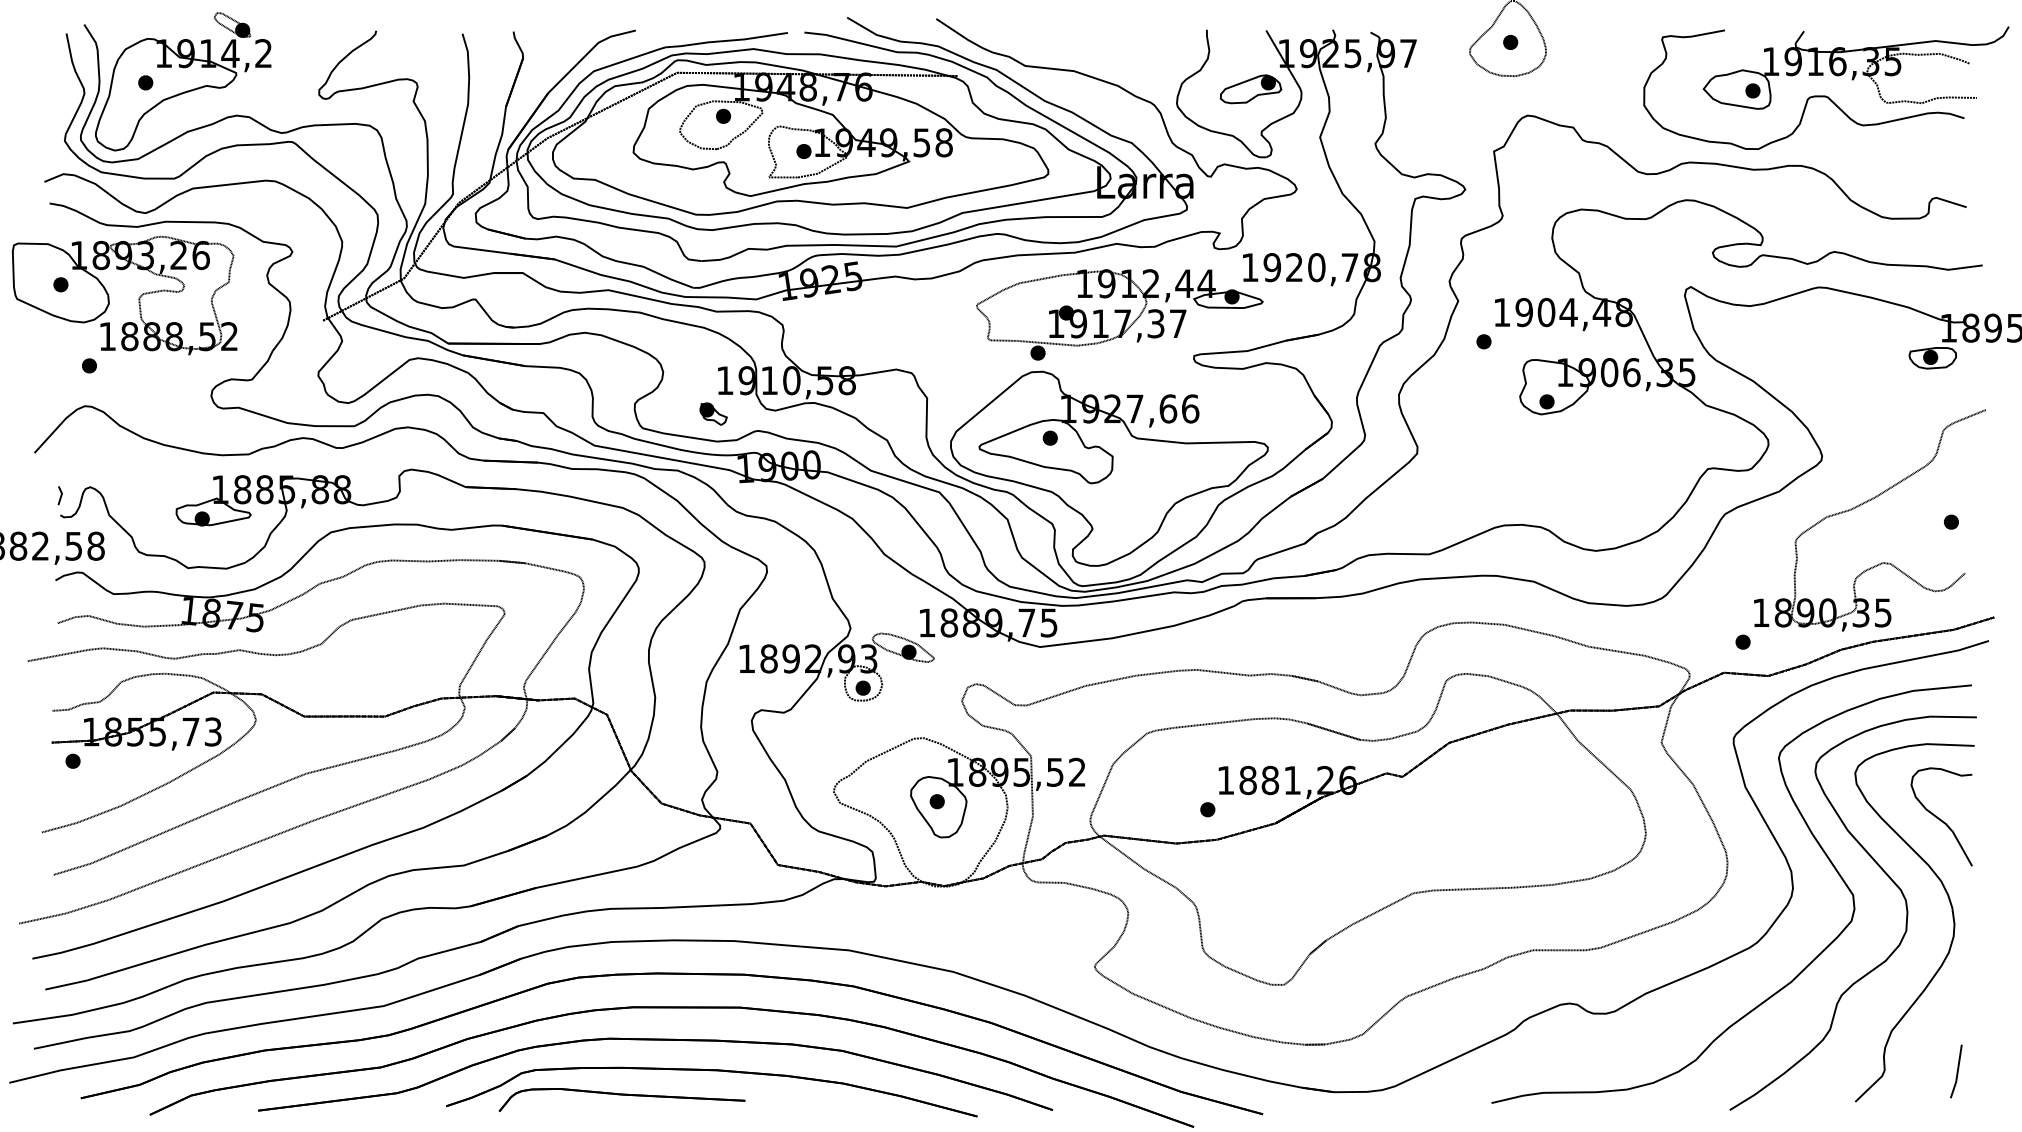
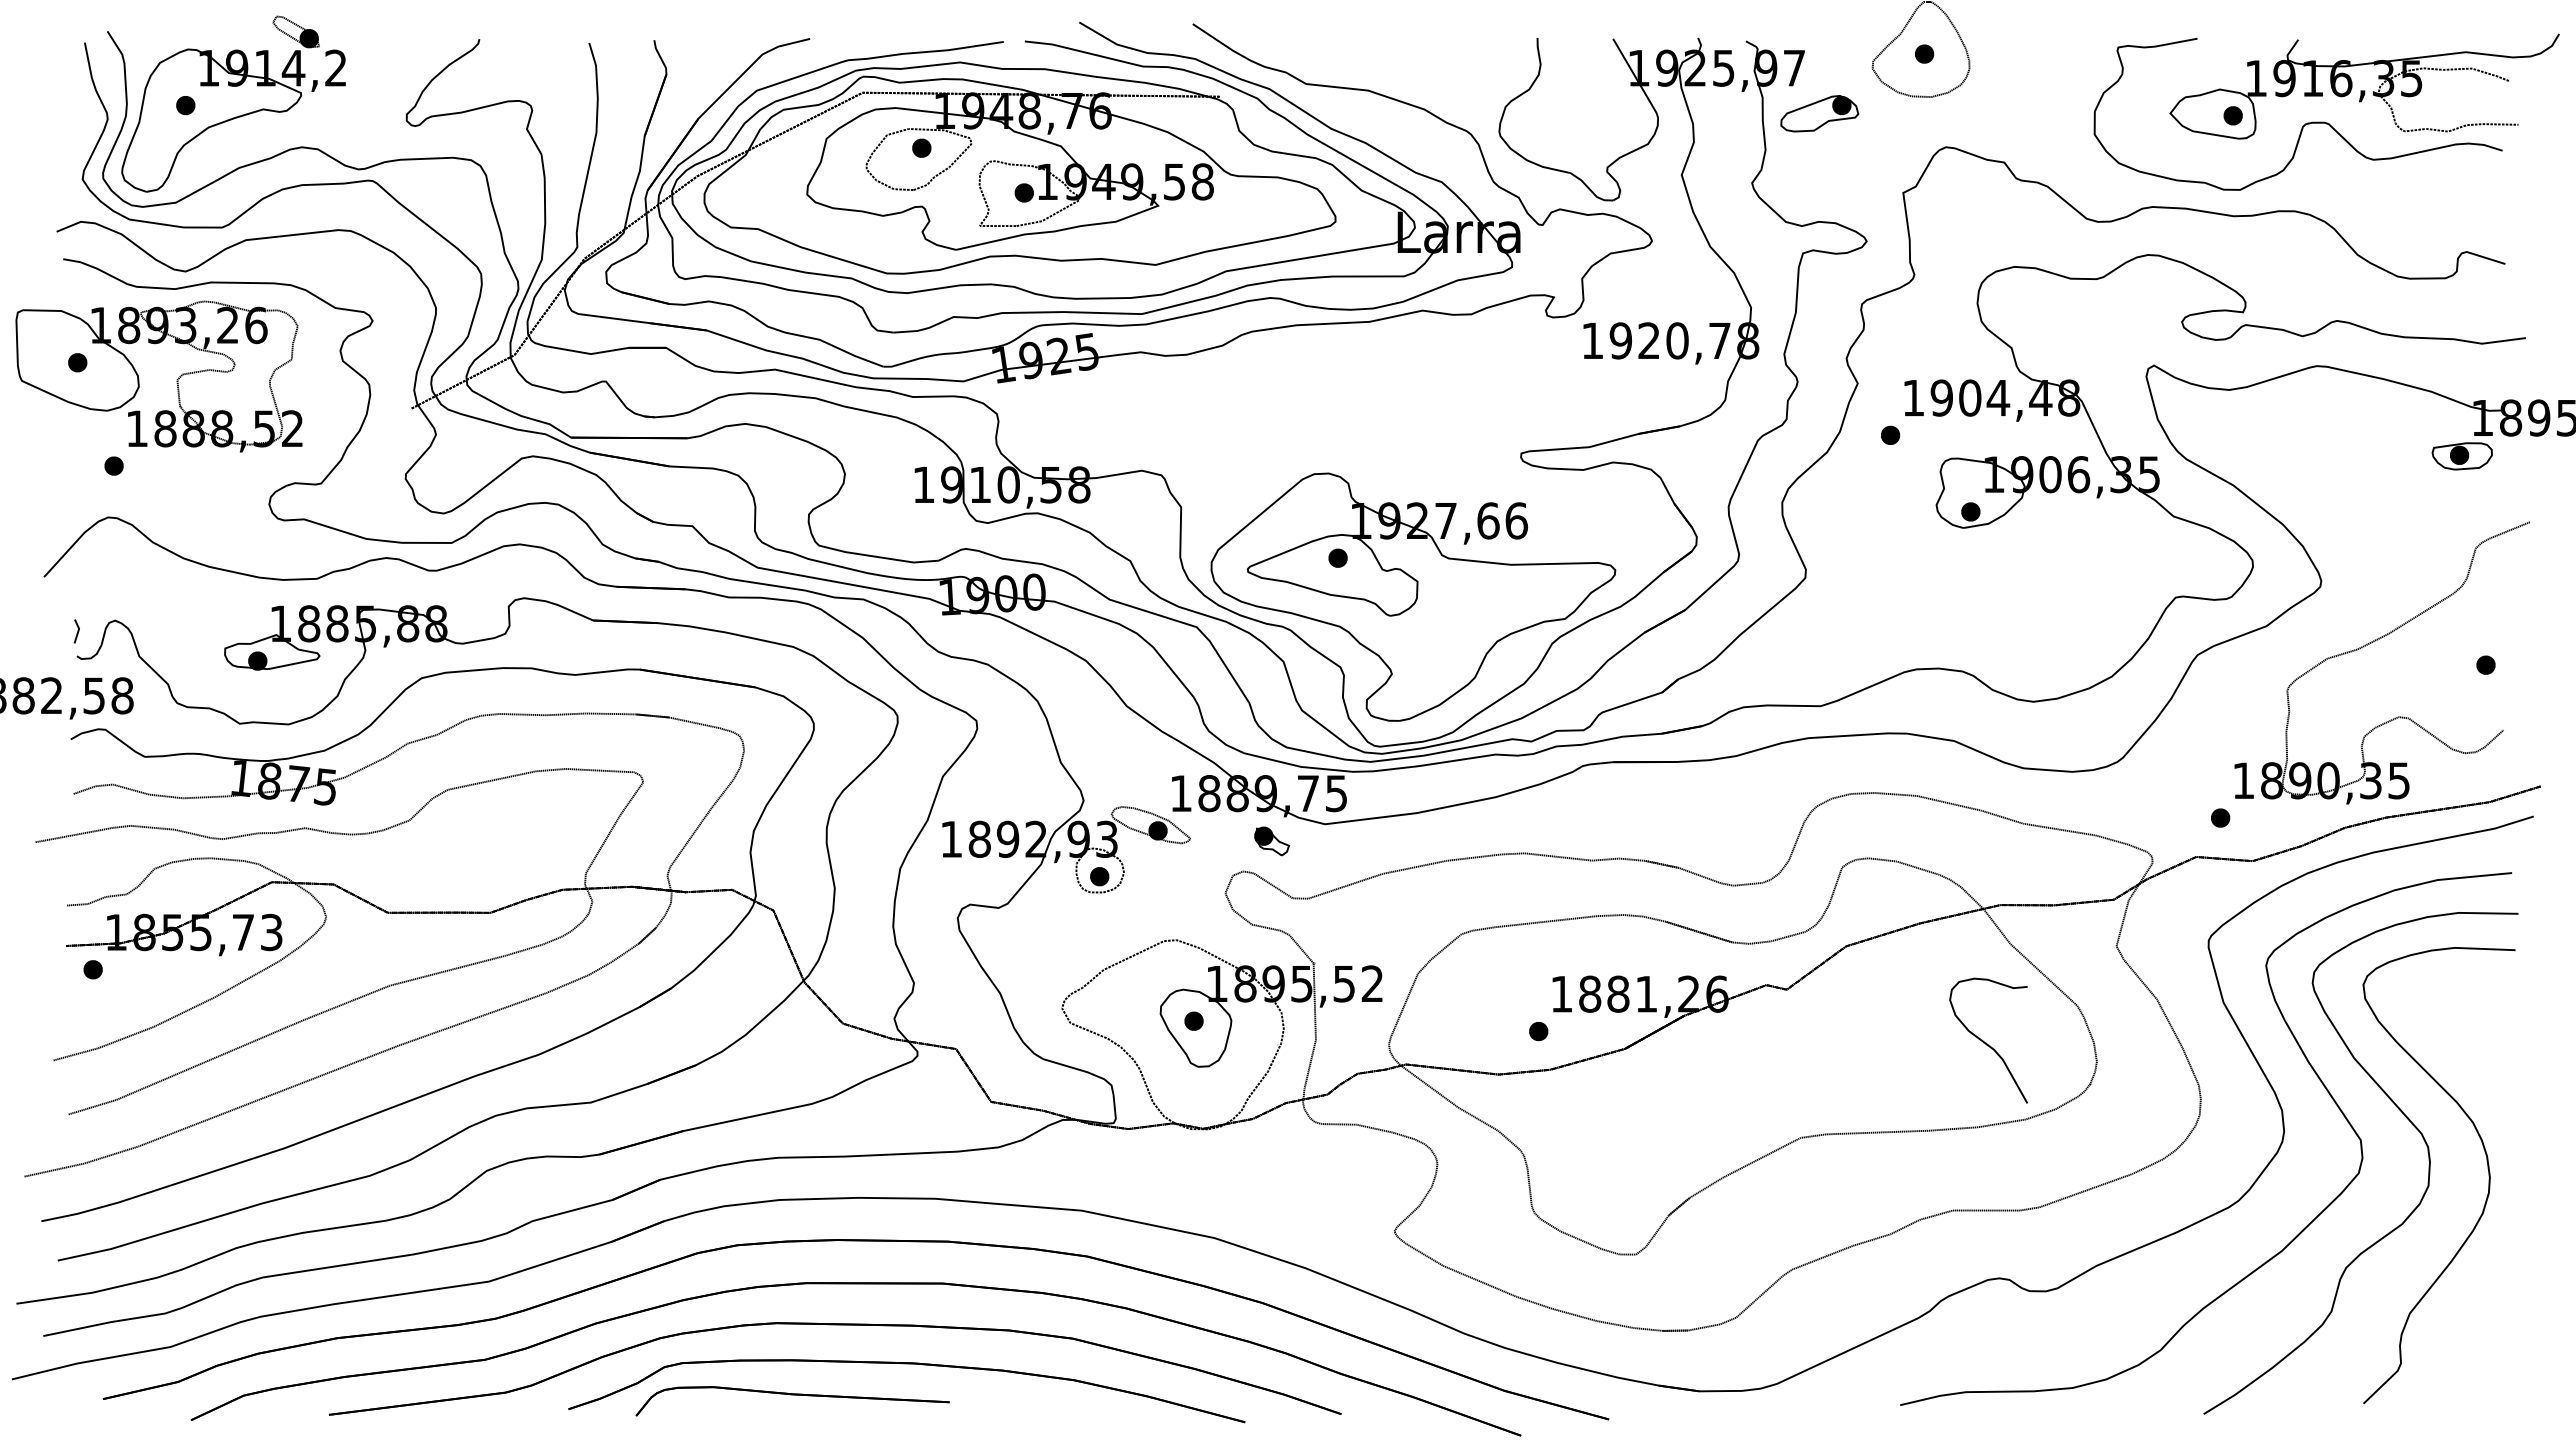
part: (1250, 89) -> (1819, 113), moved
part: (1119, 314) -> (1426, 400), removed
part: (713, 414) -> (1272, 841), moved
curve: (1940, 818) -> (1986, 1042), moved
line: (1957, 1071) -> (2493, 1364), removed

